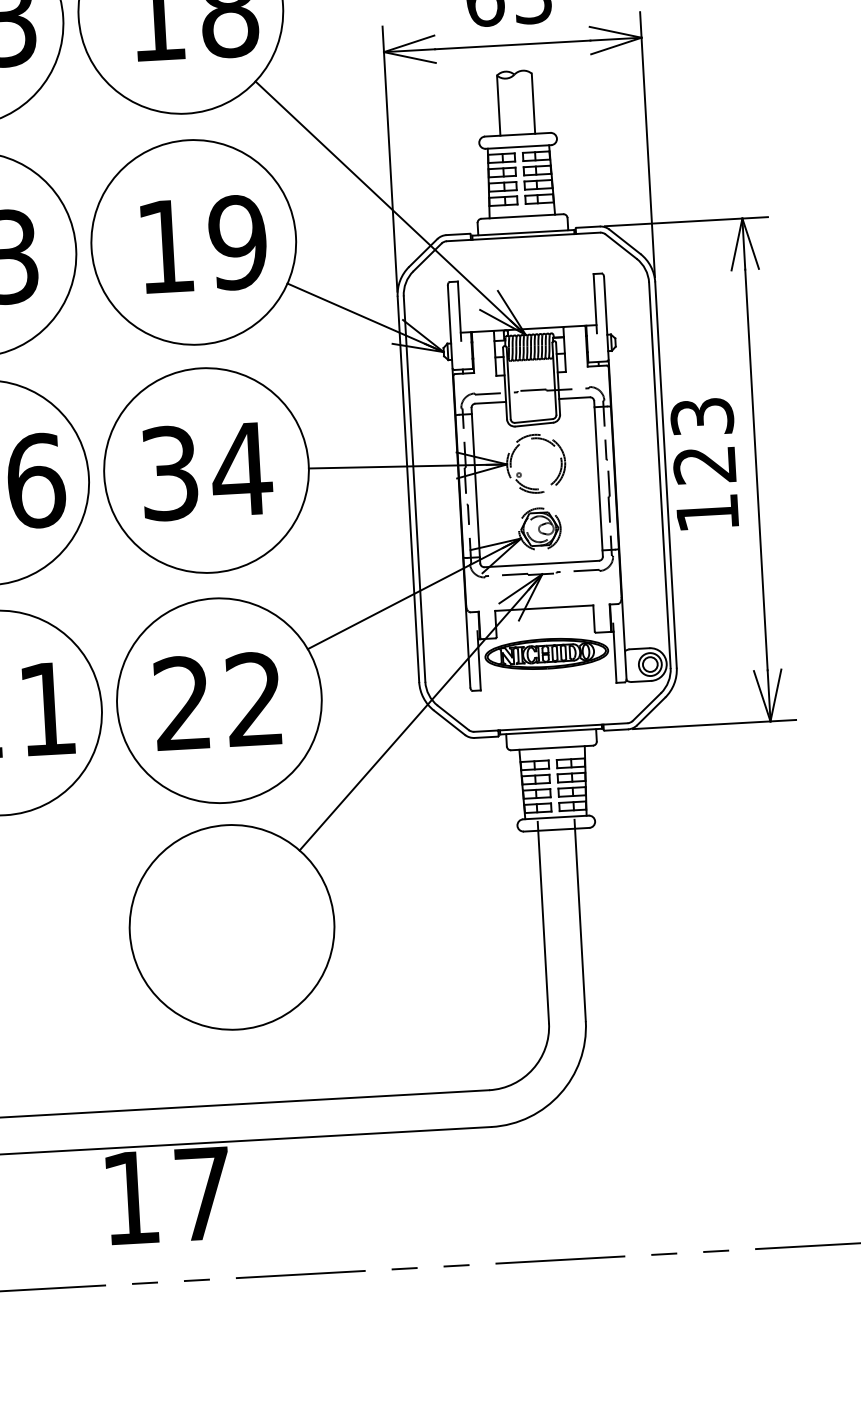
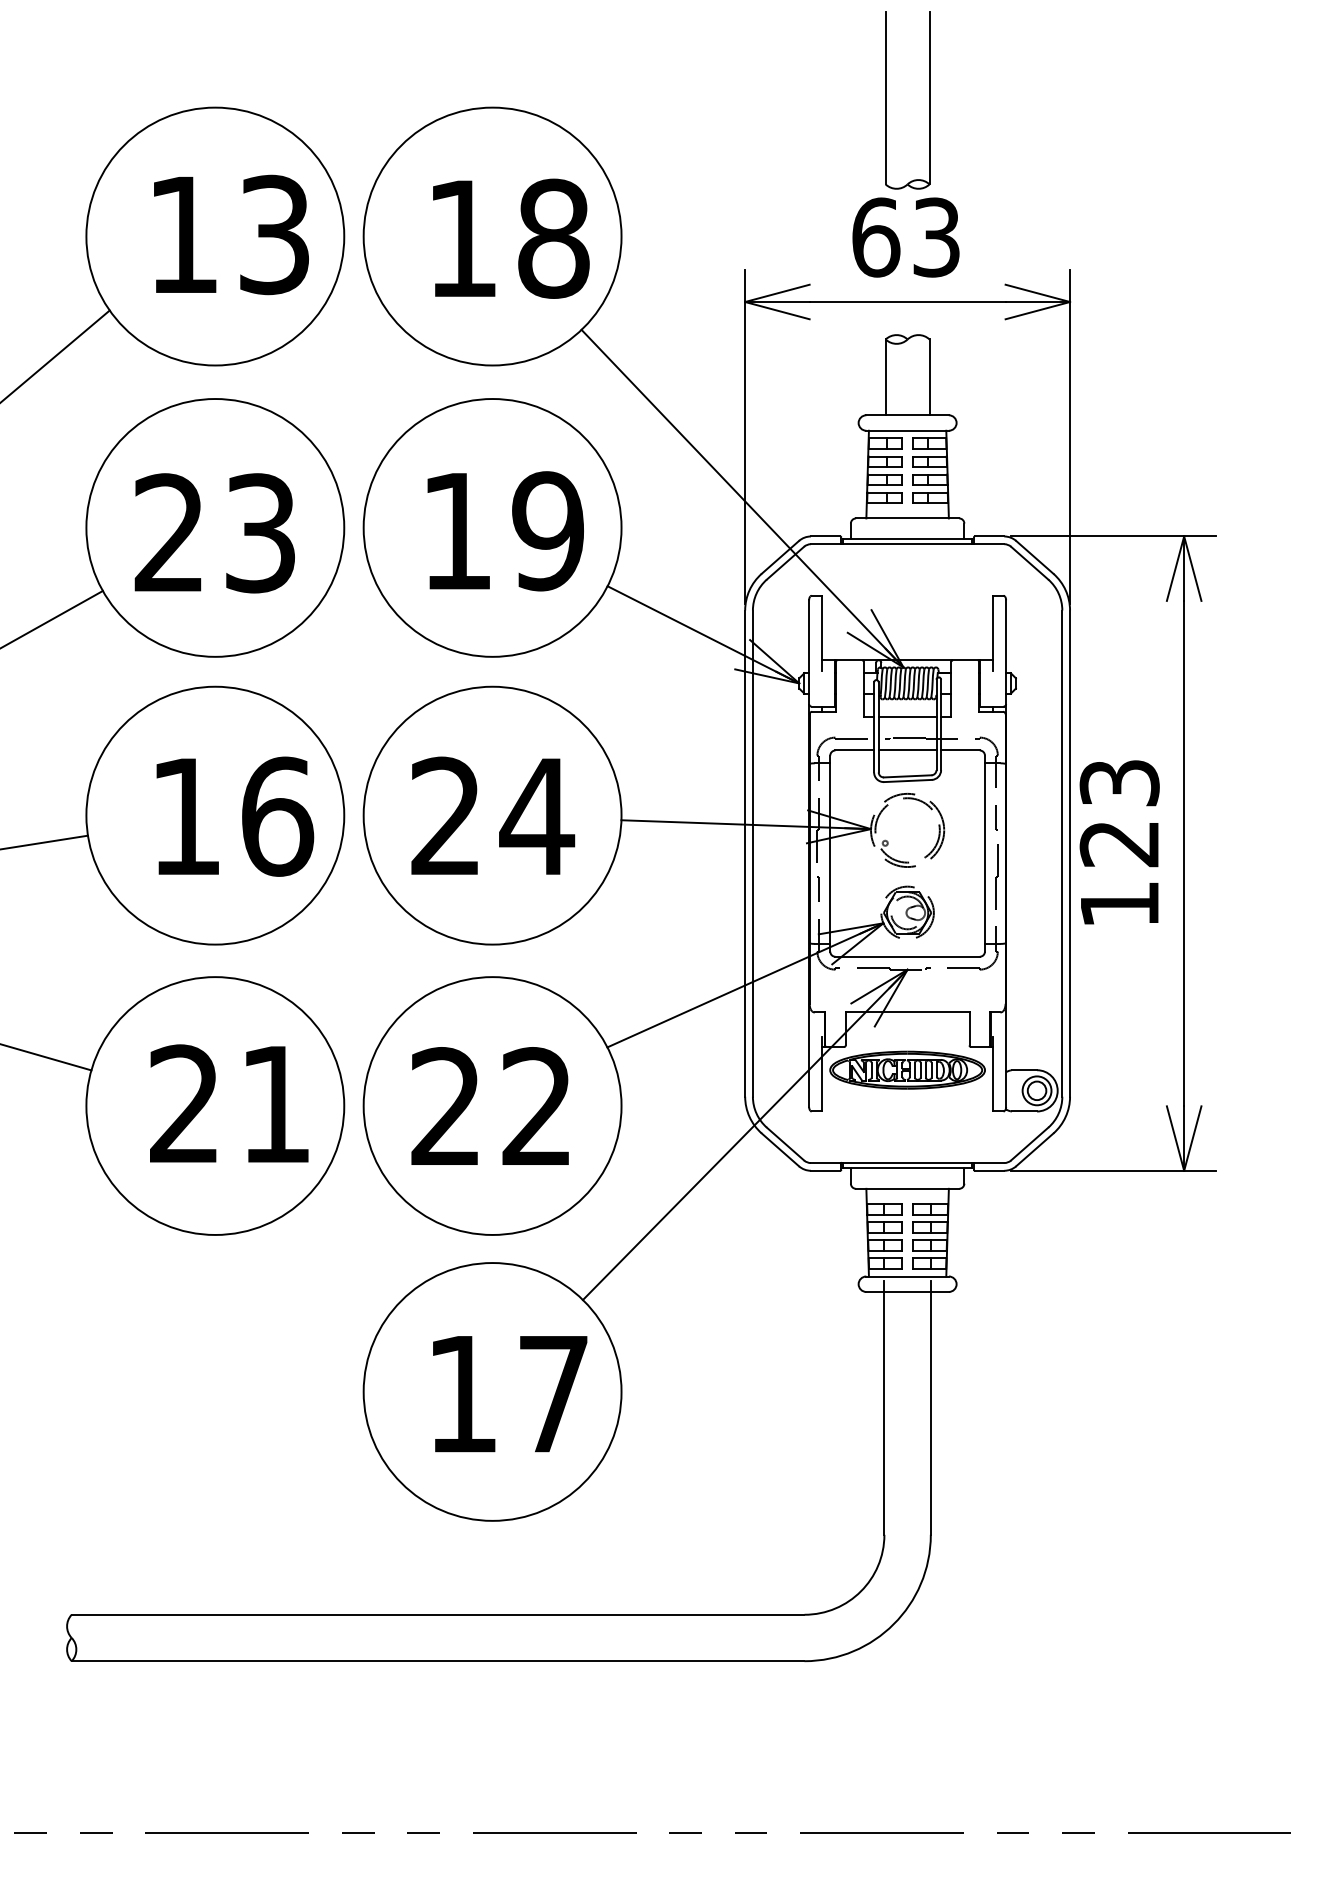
line: (531, 373) -> (907, 716), added
line: (532, 400) -> (907, 750), added
text: (169, 473) -> (445, 816), 34 -> 24
text: (169, 1196) -> (510, 1394), moved

